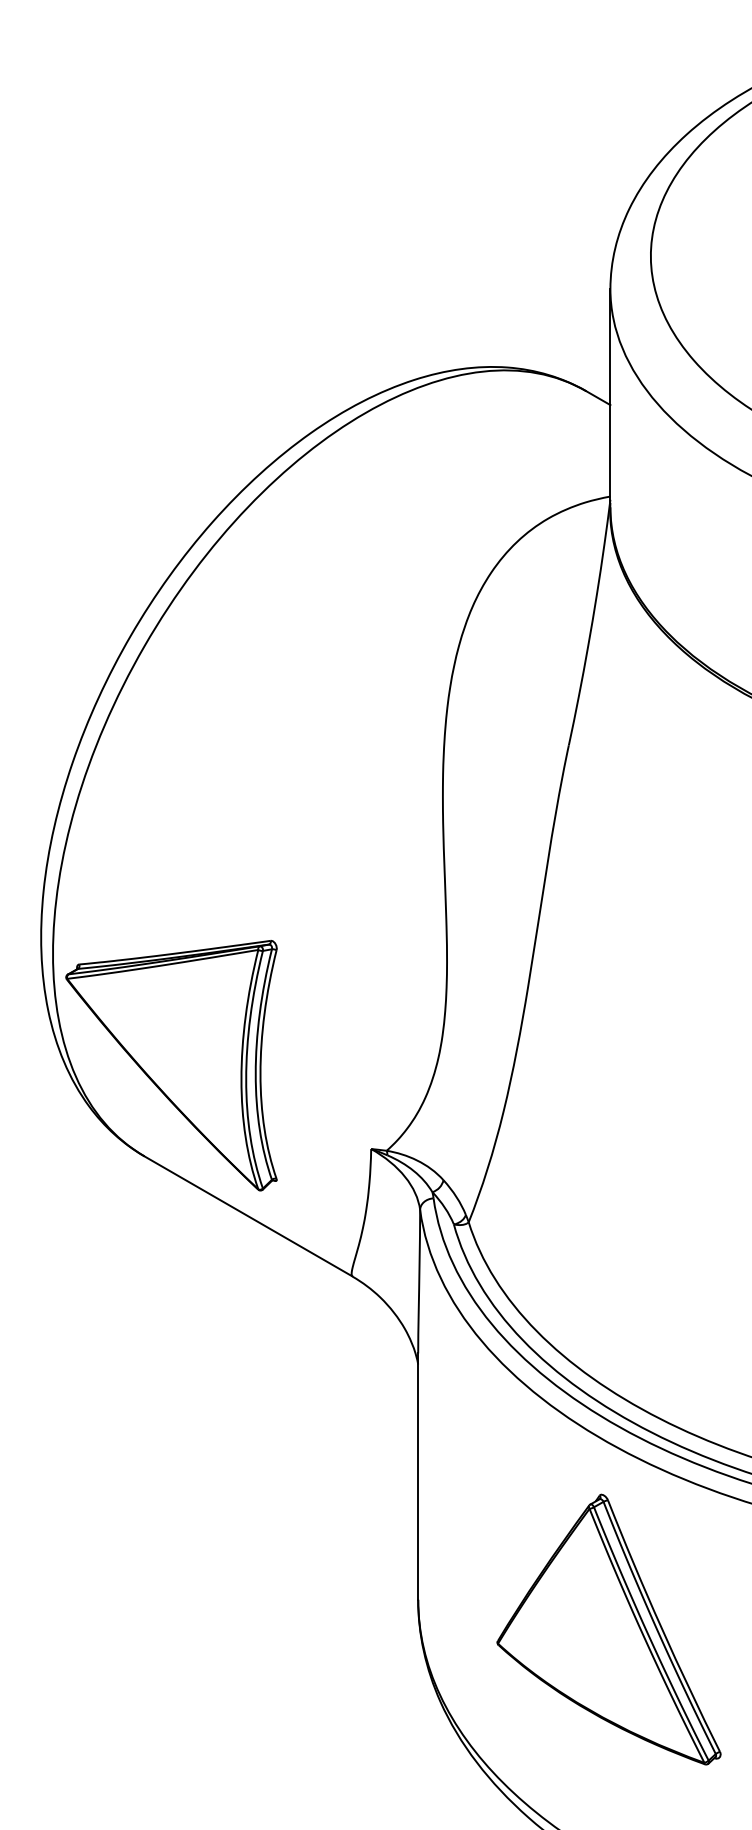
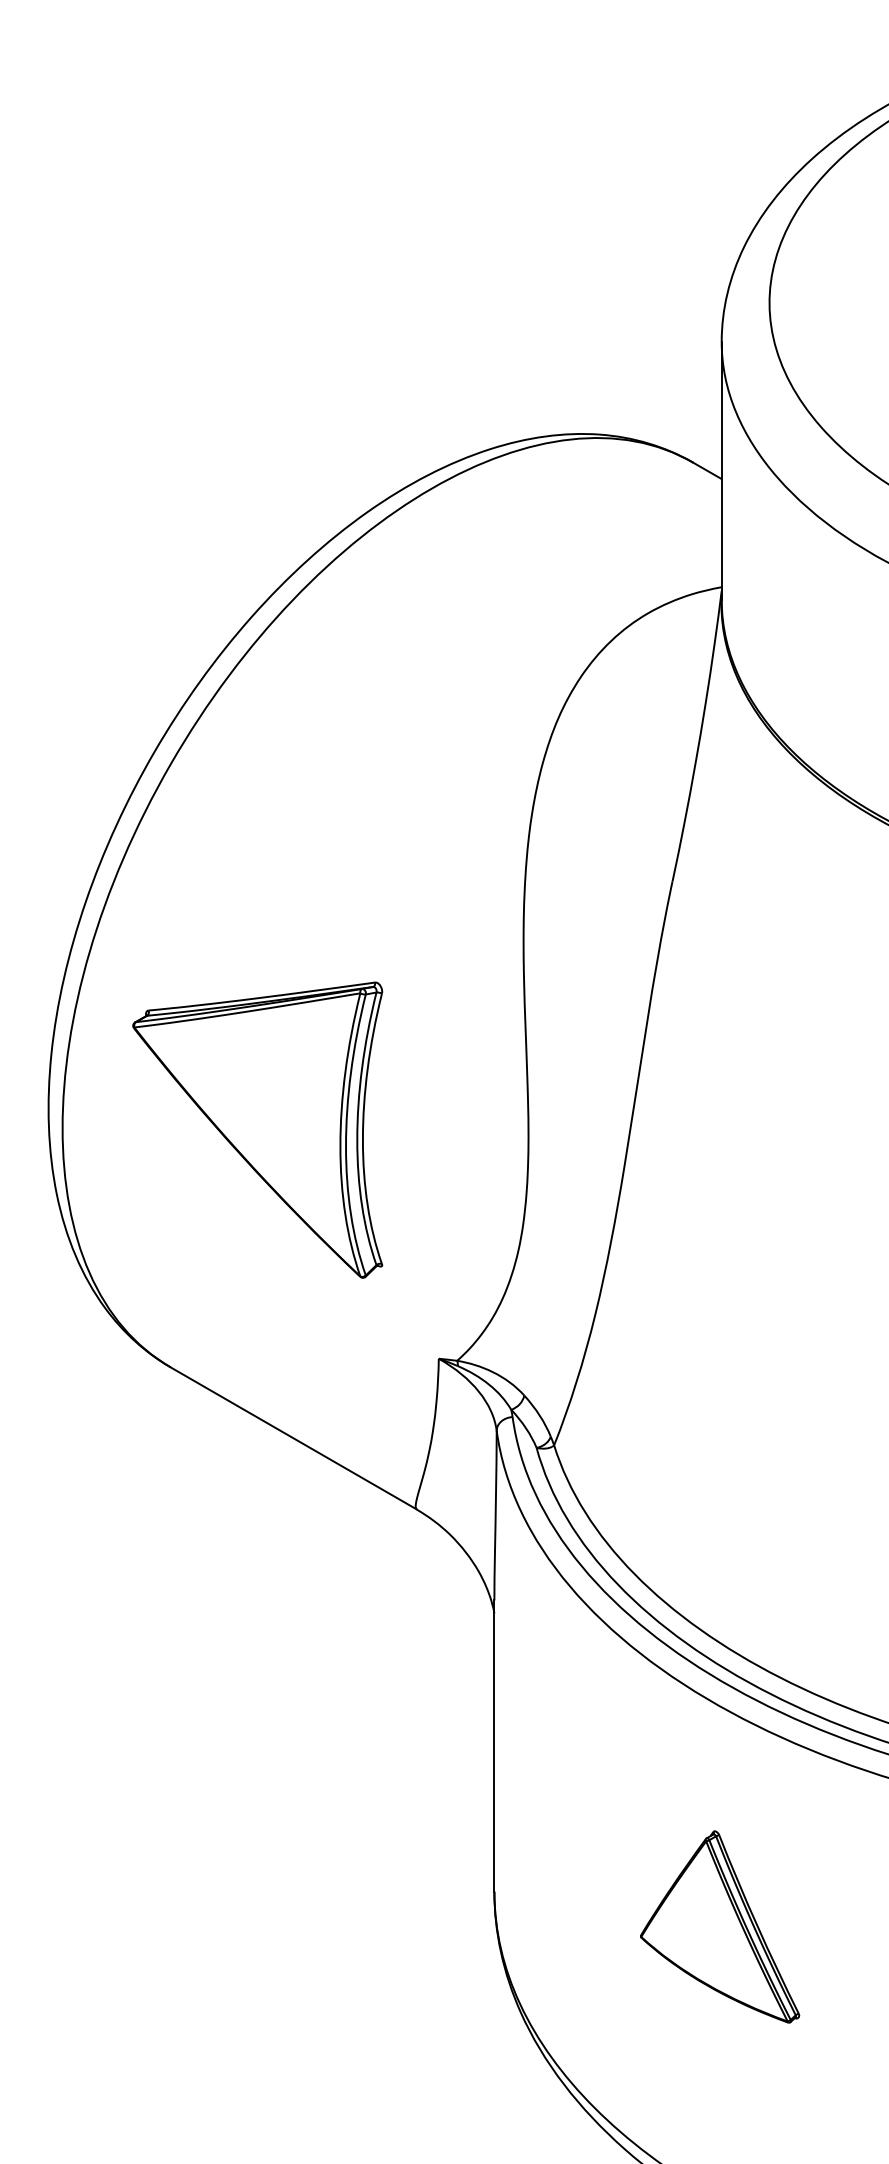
part: (171, 1065) -> (257, 1129), moved
part: (608, 1629) -> (719, 1926), size x0.6

